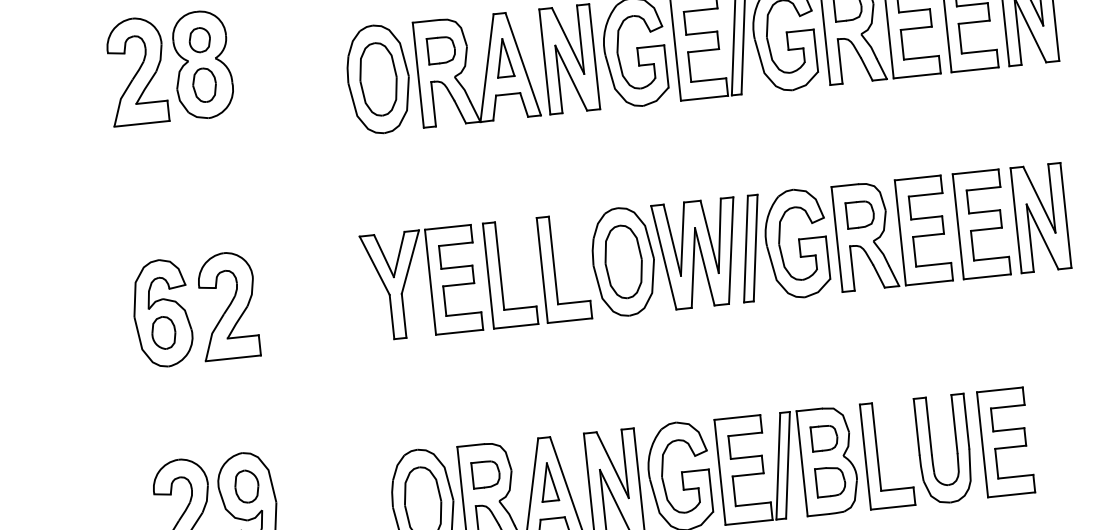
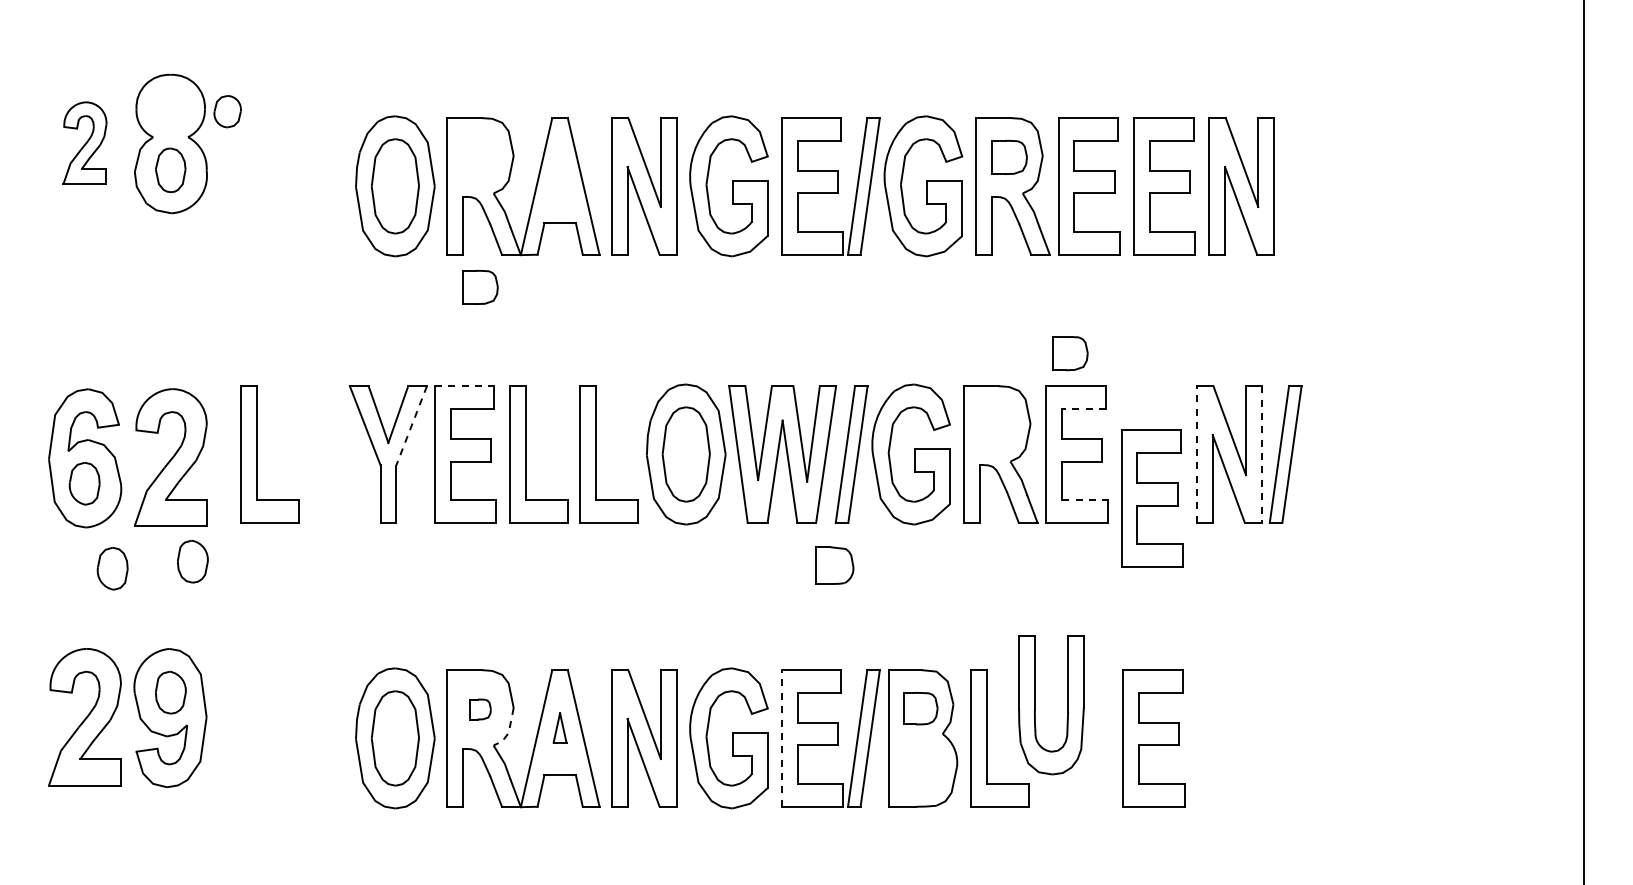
part: (199, 40) -> (227, 111), moved
part: (441, 50) -> (480, 287), moved
part: (503, 57) -> (559, 175), removed
part: (136, 71) -> (84, 143), size x0.6
line: (926, 195) -> (1084, 409), solid -> dashed
part: (1084, 213) -> (1285, 454), added
part: (860, 214) -> (1070, 353), moved
line: (1065, 216) -> (1261, 455), solid -> dashed
line: (1016, 220) -> (1197, 454), solid -> dashed
part: (981, 224) -> (1152, 498), moved
line: (447, 227) -> (464, 386), solid -> dashed
line: (410, 261) -> (411, 425), solid -> dashed
line: (933, 265) -> (1084, 500), solid -> dashed
part: (294, 296) -> (257, 454), added
part: (252, 384) -> (192, 561), added
part: (192, 395) -> (112, 568), added
part: (931, 450) -> (1035, 705), moved
line: (719, 471) -> (781, 737), solid -> dashed
part: (486, 474) -> (480, 709), size x0.6
part: (548, 481) -> (559, 727), size x0.6
part: (830, 481) -> (834, 565), moved
line: (509, 489) -> (508, 732), solid -> dashed

